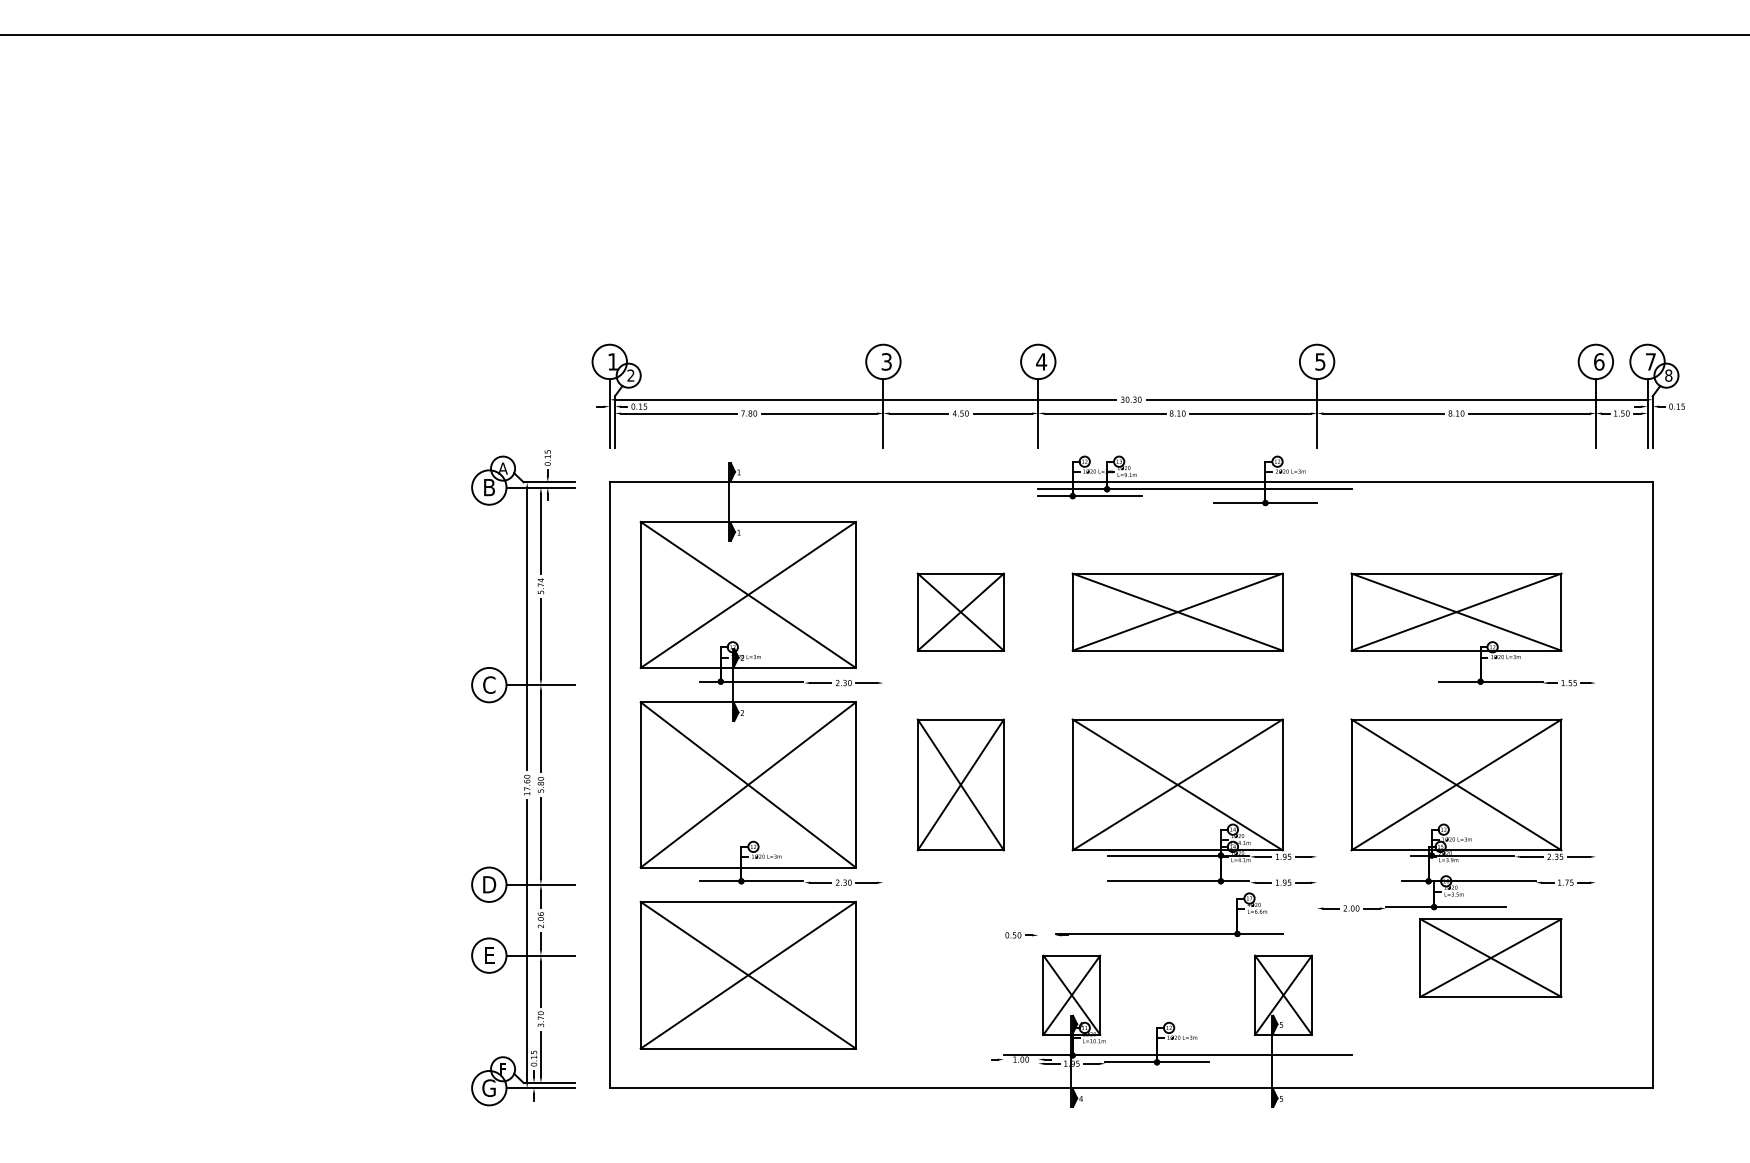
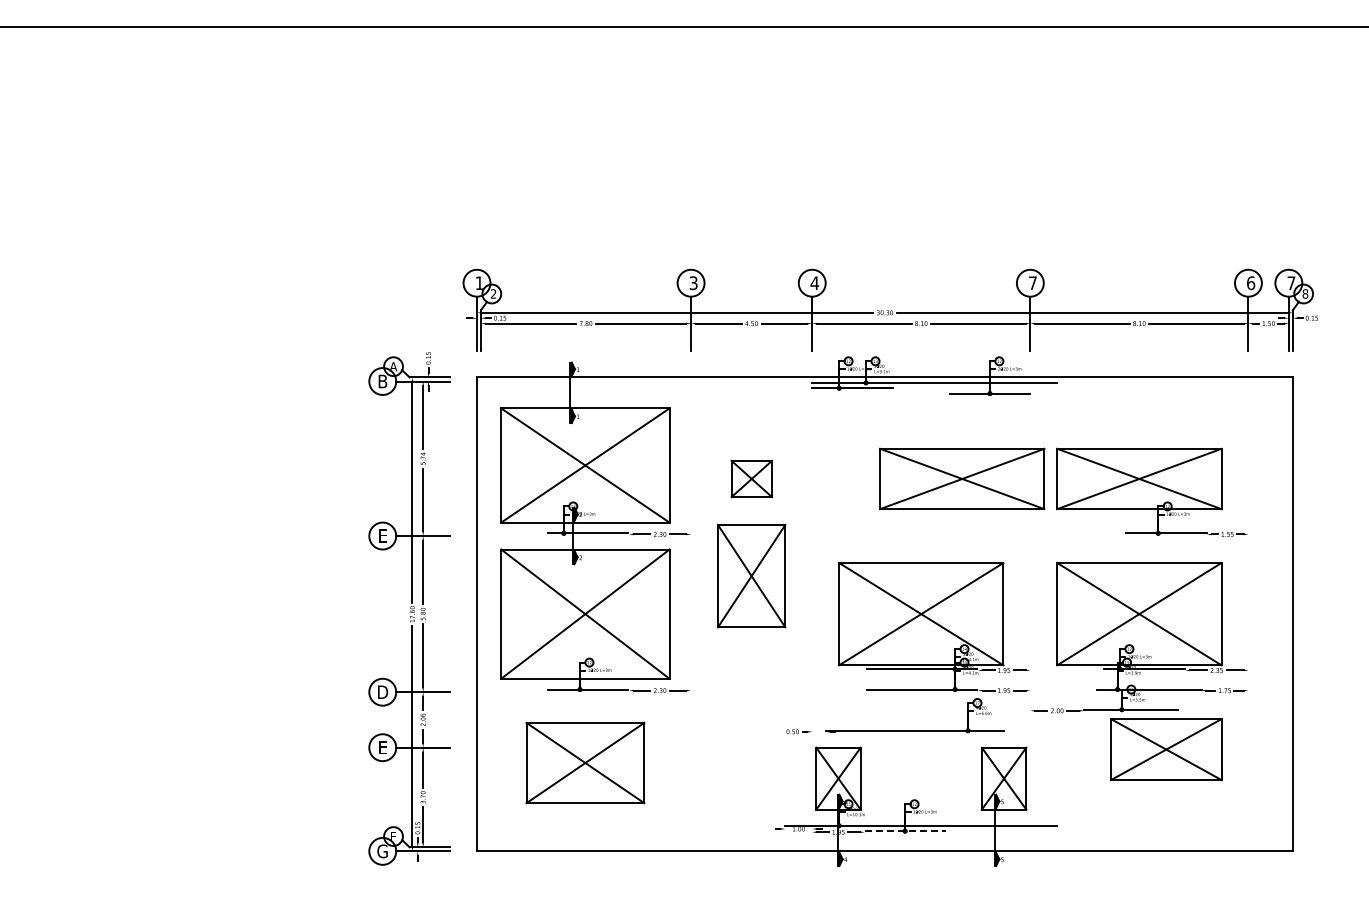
text: (1319, 362) -> (1032, 283), 5 -> 7
part: (960, 611) -> (751, 478), size x0.6
part: (1177, 611) -> (962, 478), moved
text: (488, 684) -> (382, 535), C -> E
part: (960, 785) -> (751, 576), moved
part: (748, 974) -> (585, 762), size x0.7
line: (1157, 1062) -> (905, 831), solid -> dashed

